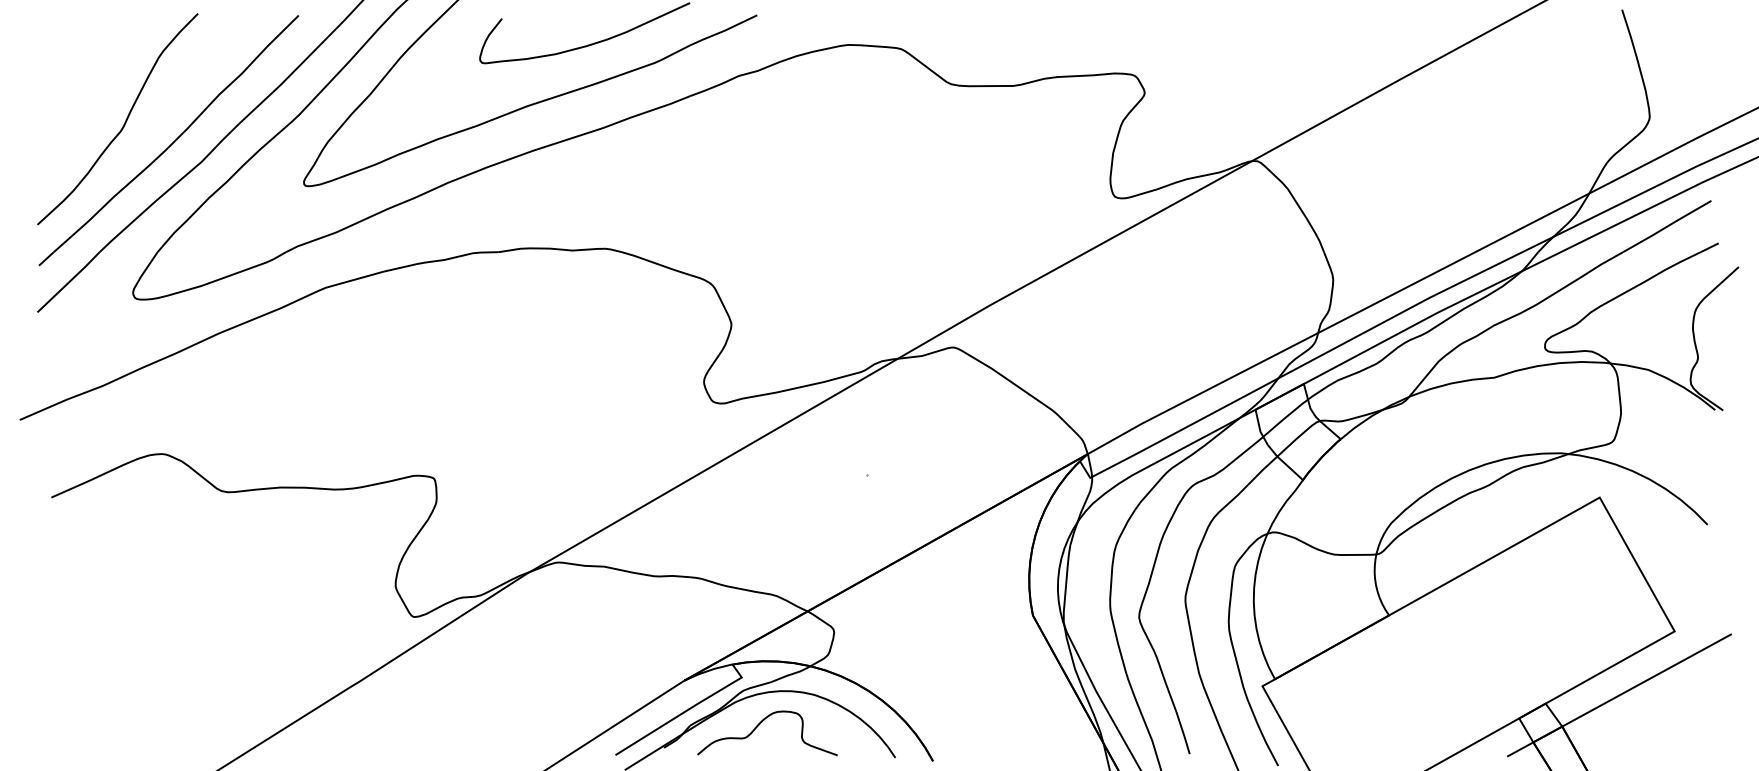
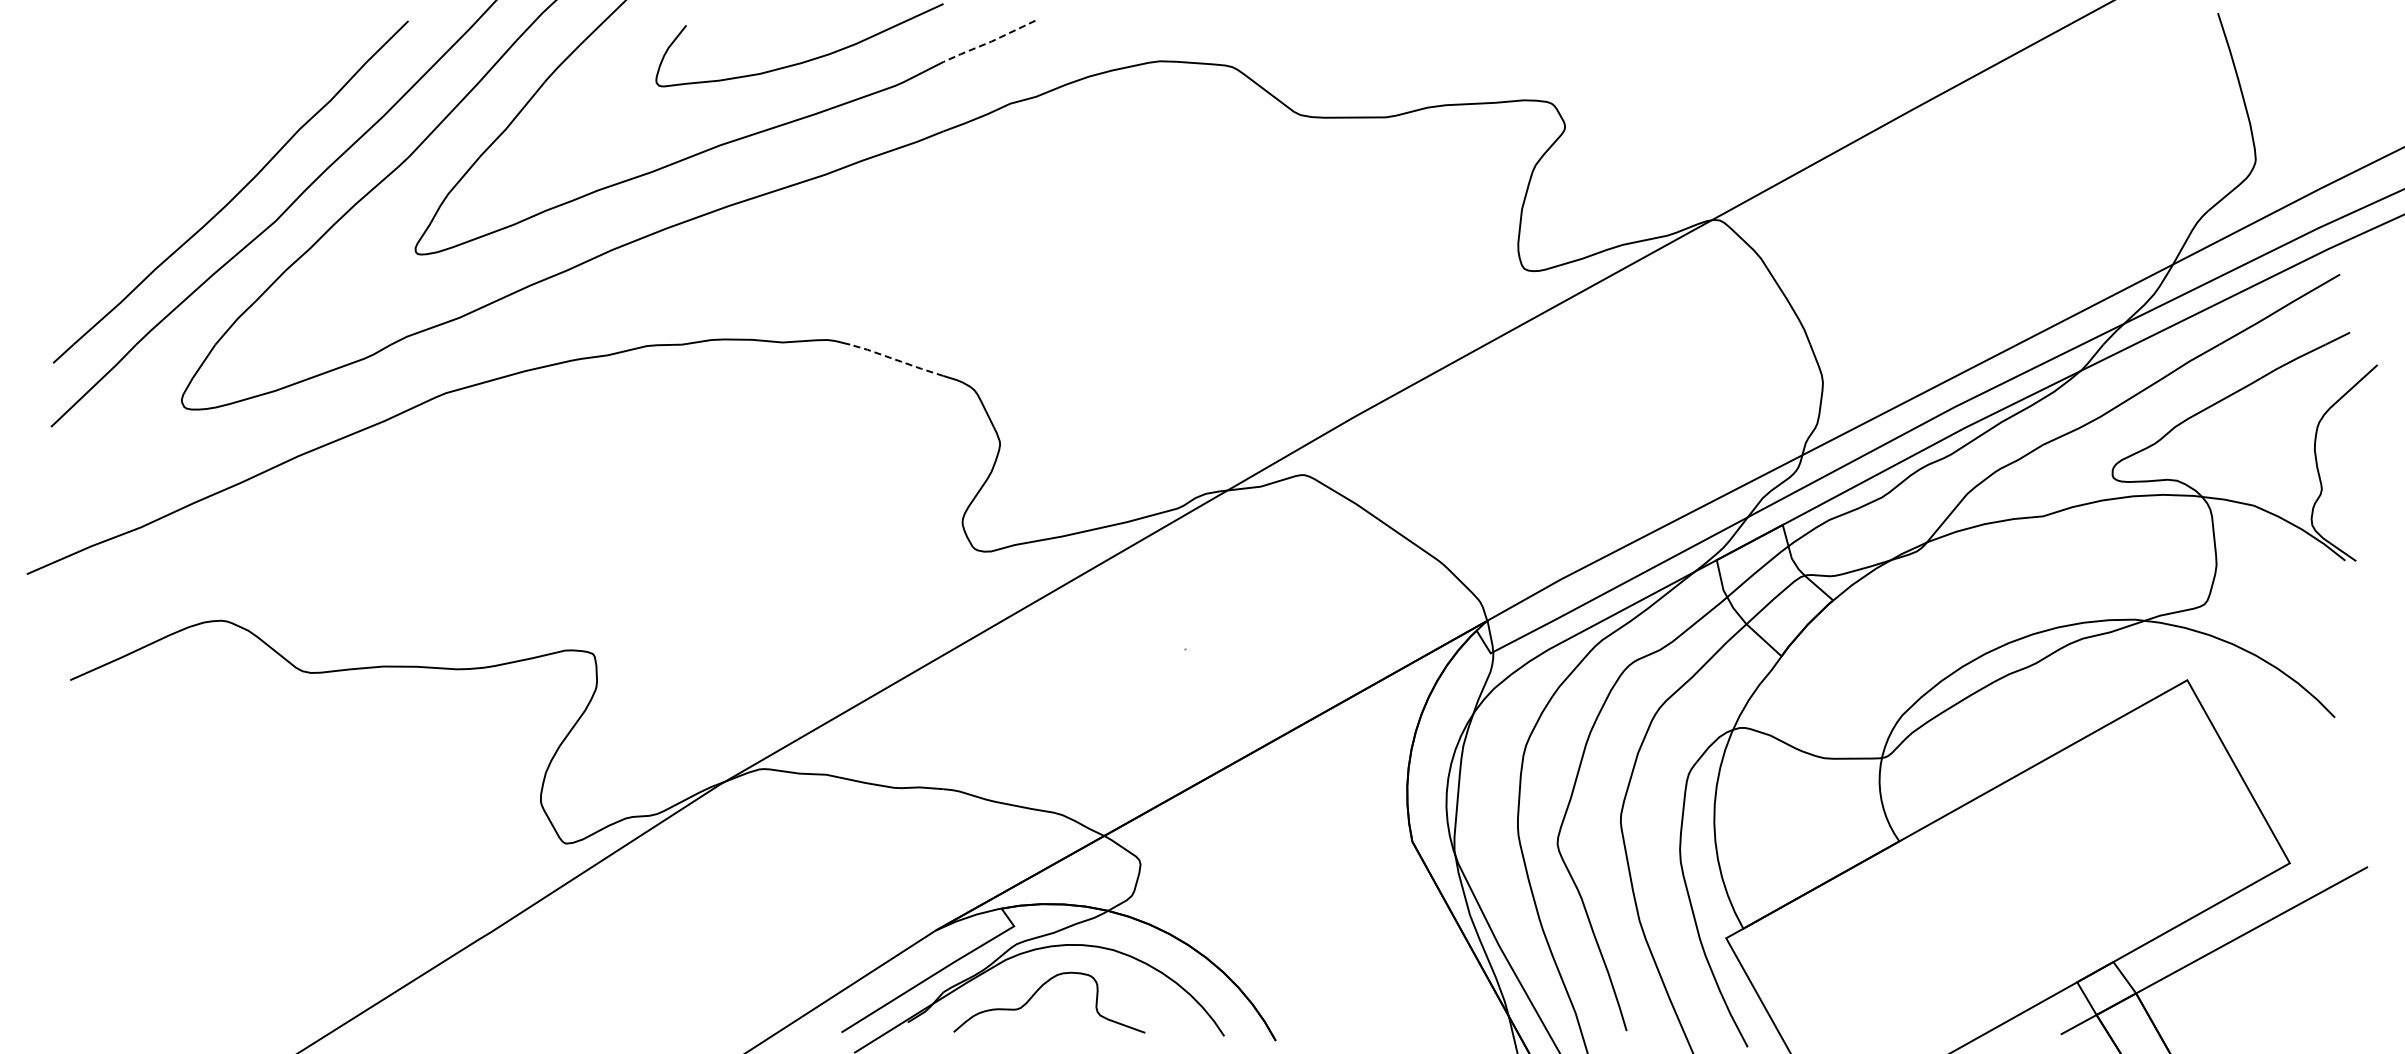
line: (723, 31) -> (989, 42), solid -> dashed
curve: (125, 120) -> (171, 164), removed
line: (655, 263) -> (896, 359), solid -> dashed

